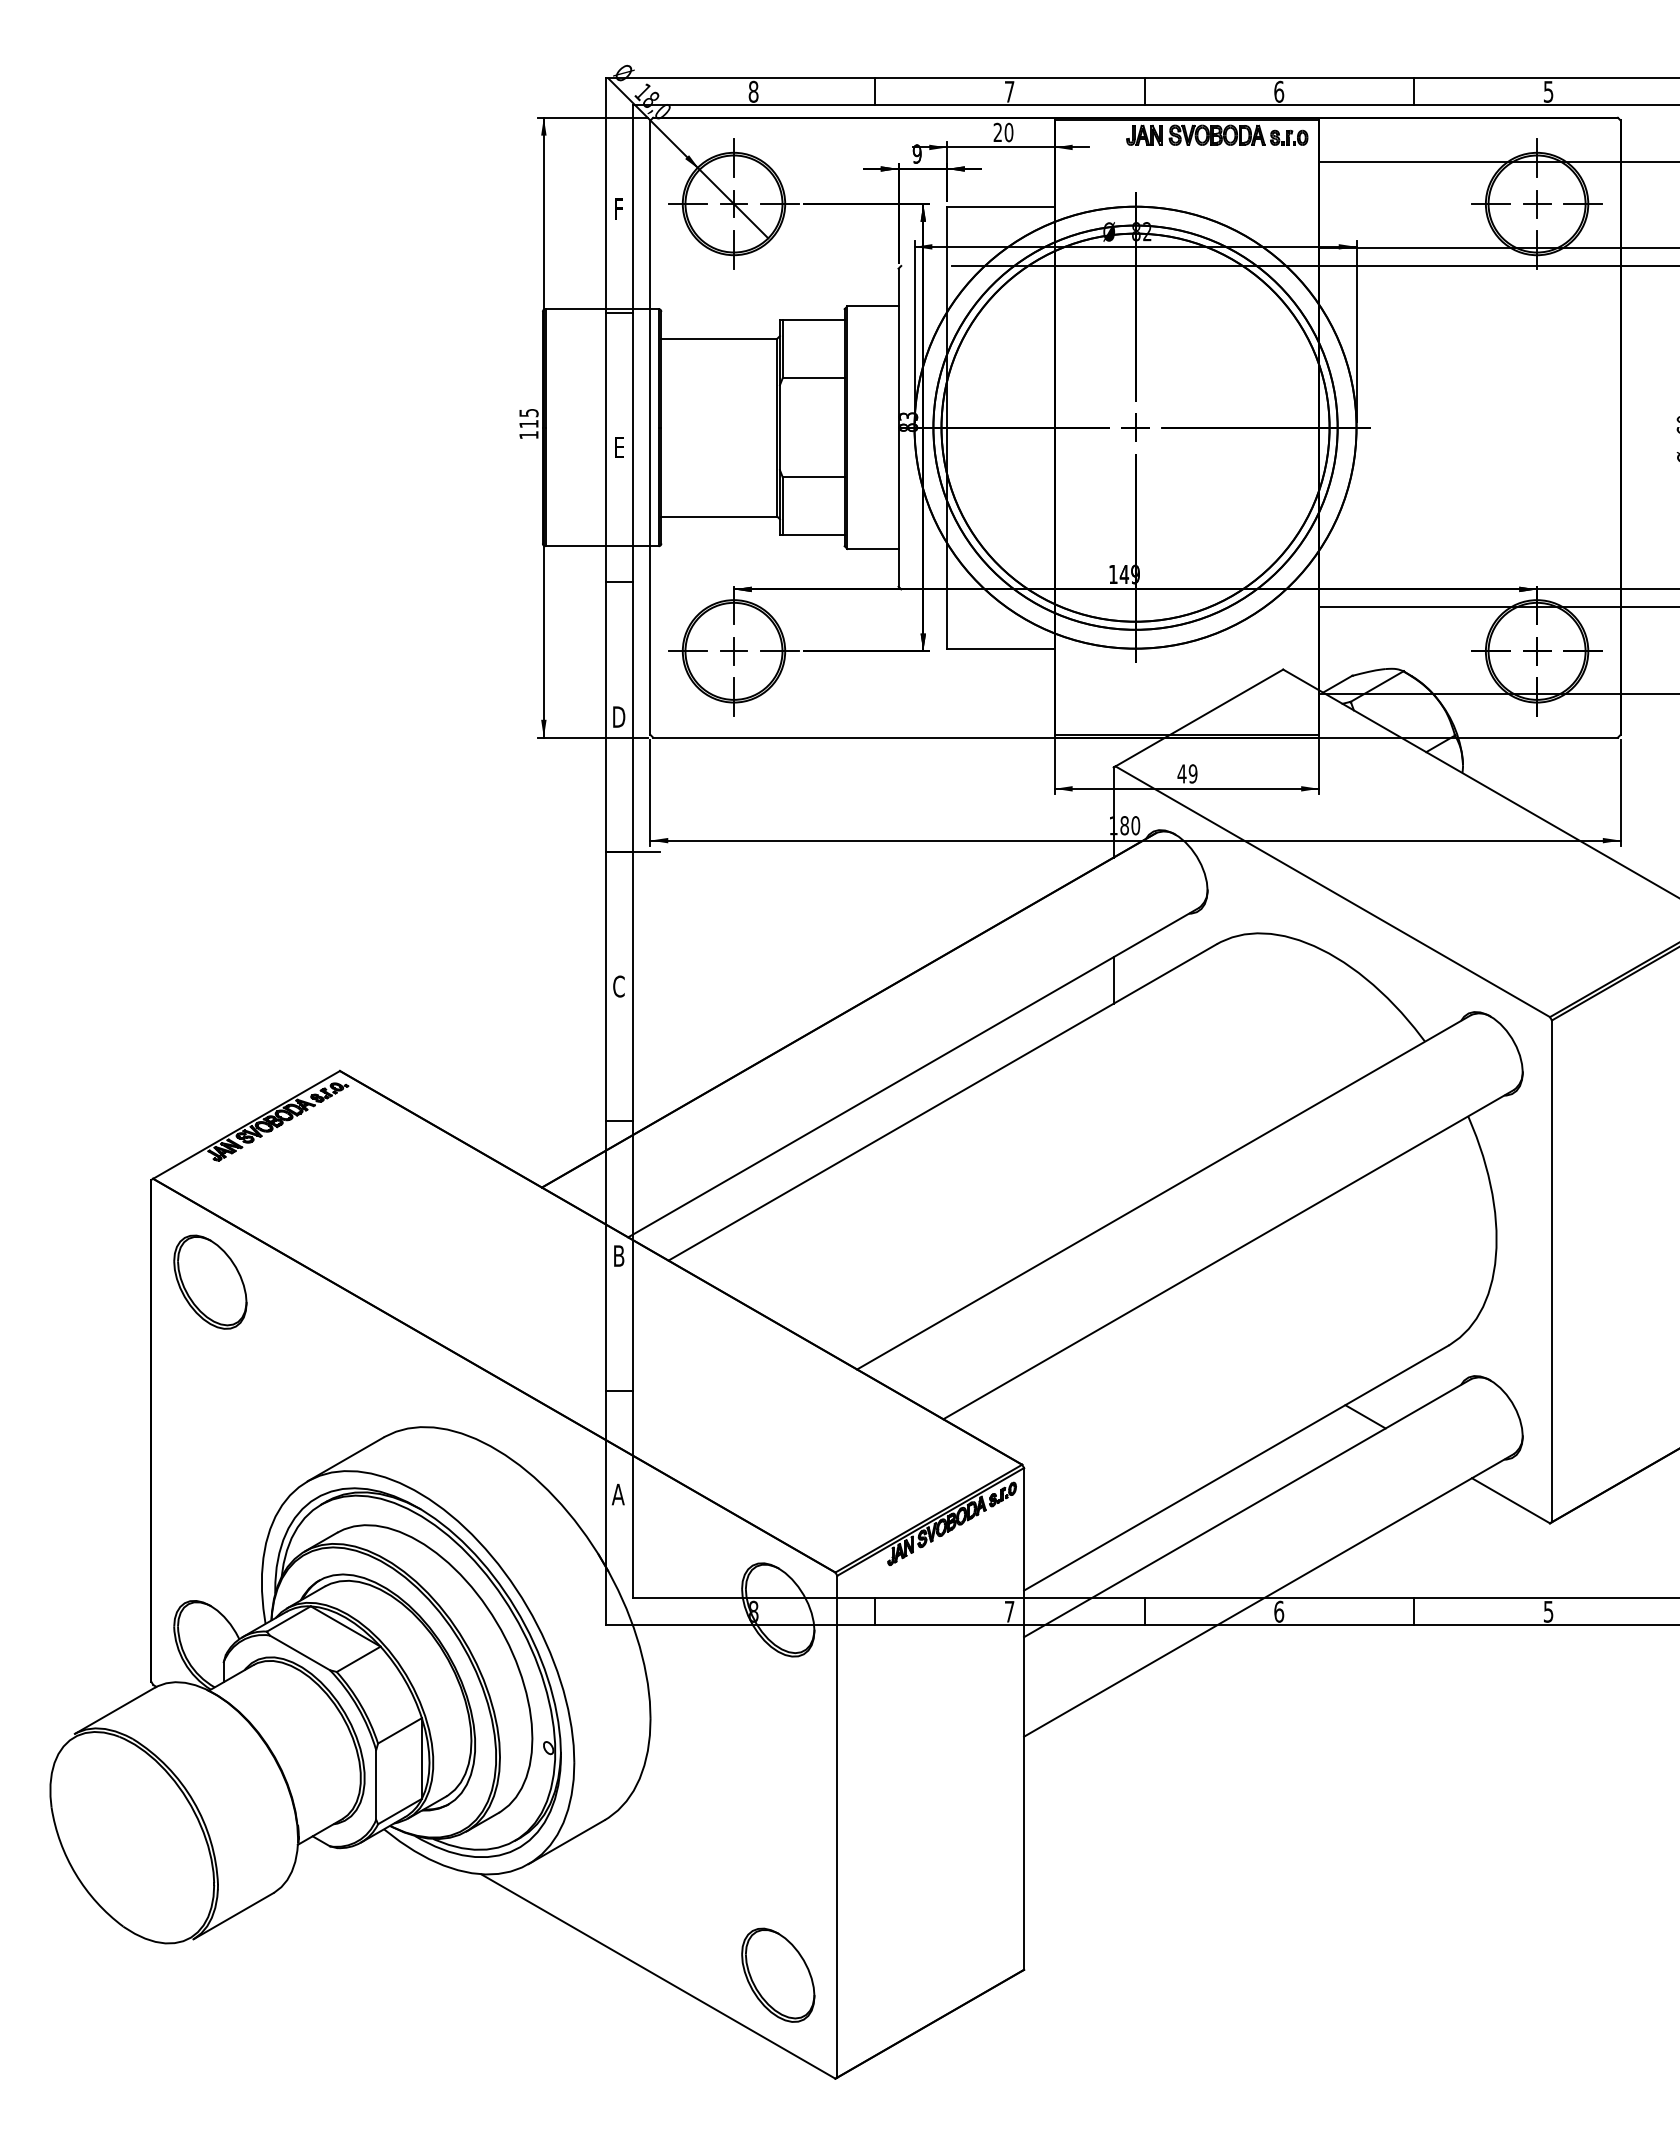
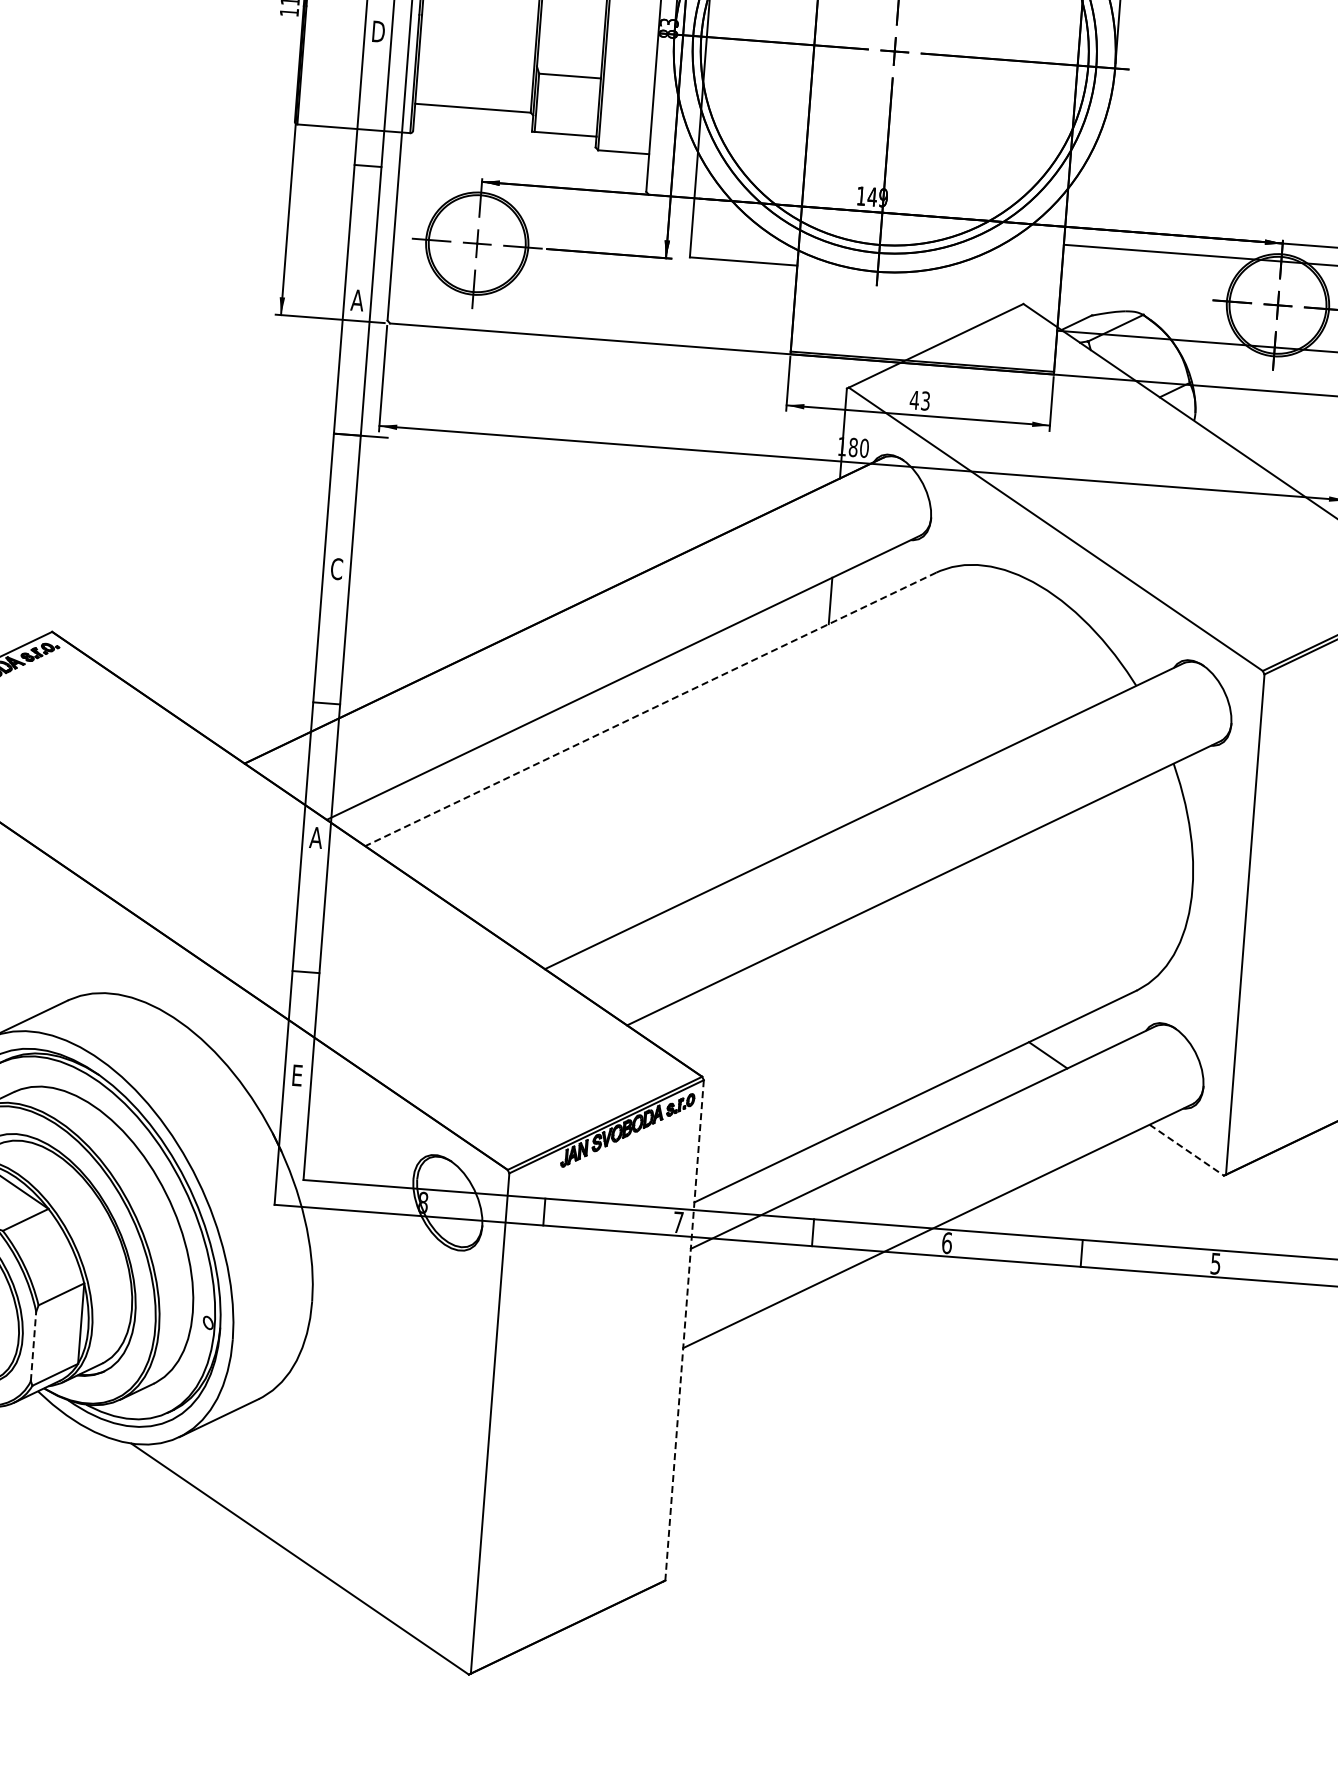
text: (619, 447) -> (378, 31), E -> D
text: (618, 716) -> (357, 299), D -> A
text: (1192, 773) -> (925, 400), 49 -> 43
line: (942, 1102) -> (650, 709), solid -> dashed
text: (618, 1255) -> (315, 837), B -> A
text: (617, 1494) -> (296, 1075), A -> E
line: (1511, 1501) -> (1187, 1150), solid -> dashed
line: (1024, 1718) -> (685, 1329), solid -> dashed
line: (376, 1784) -> (33, 1346), solid -> dashed
part: (778, 1974) -> (420, 1566), removed

